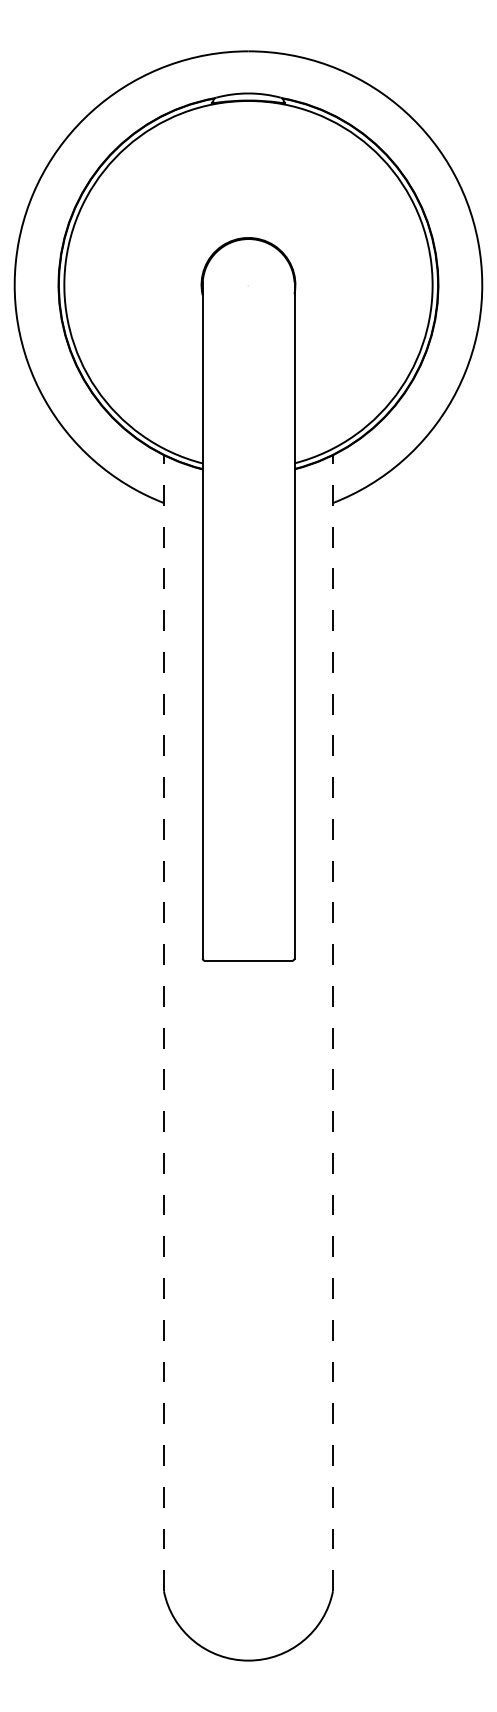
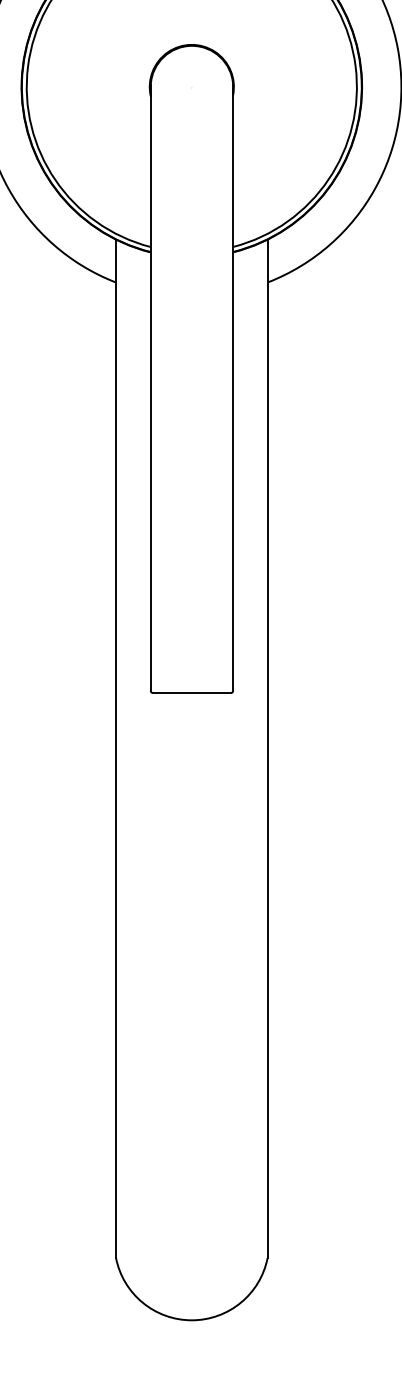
line: (163, 1023) -> (115, 749), dashed -> solid
line: (333, 1023) -> (268, 749), dashed -> solid

